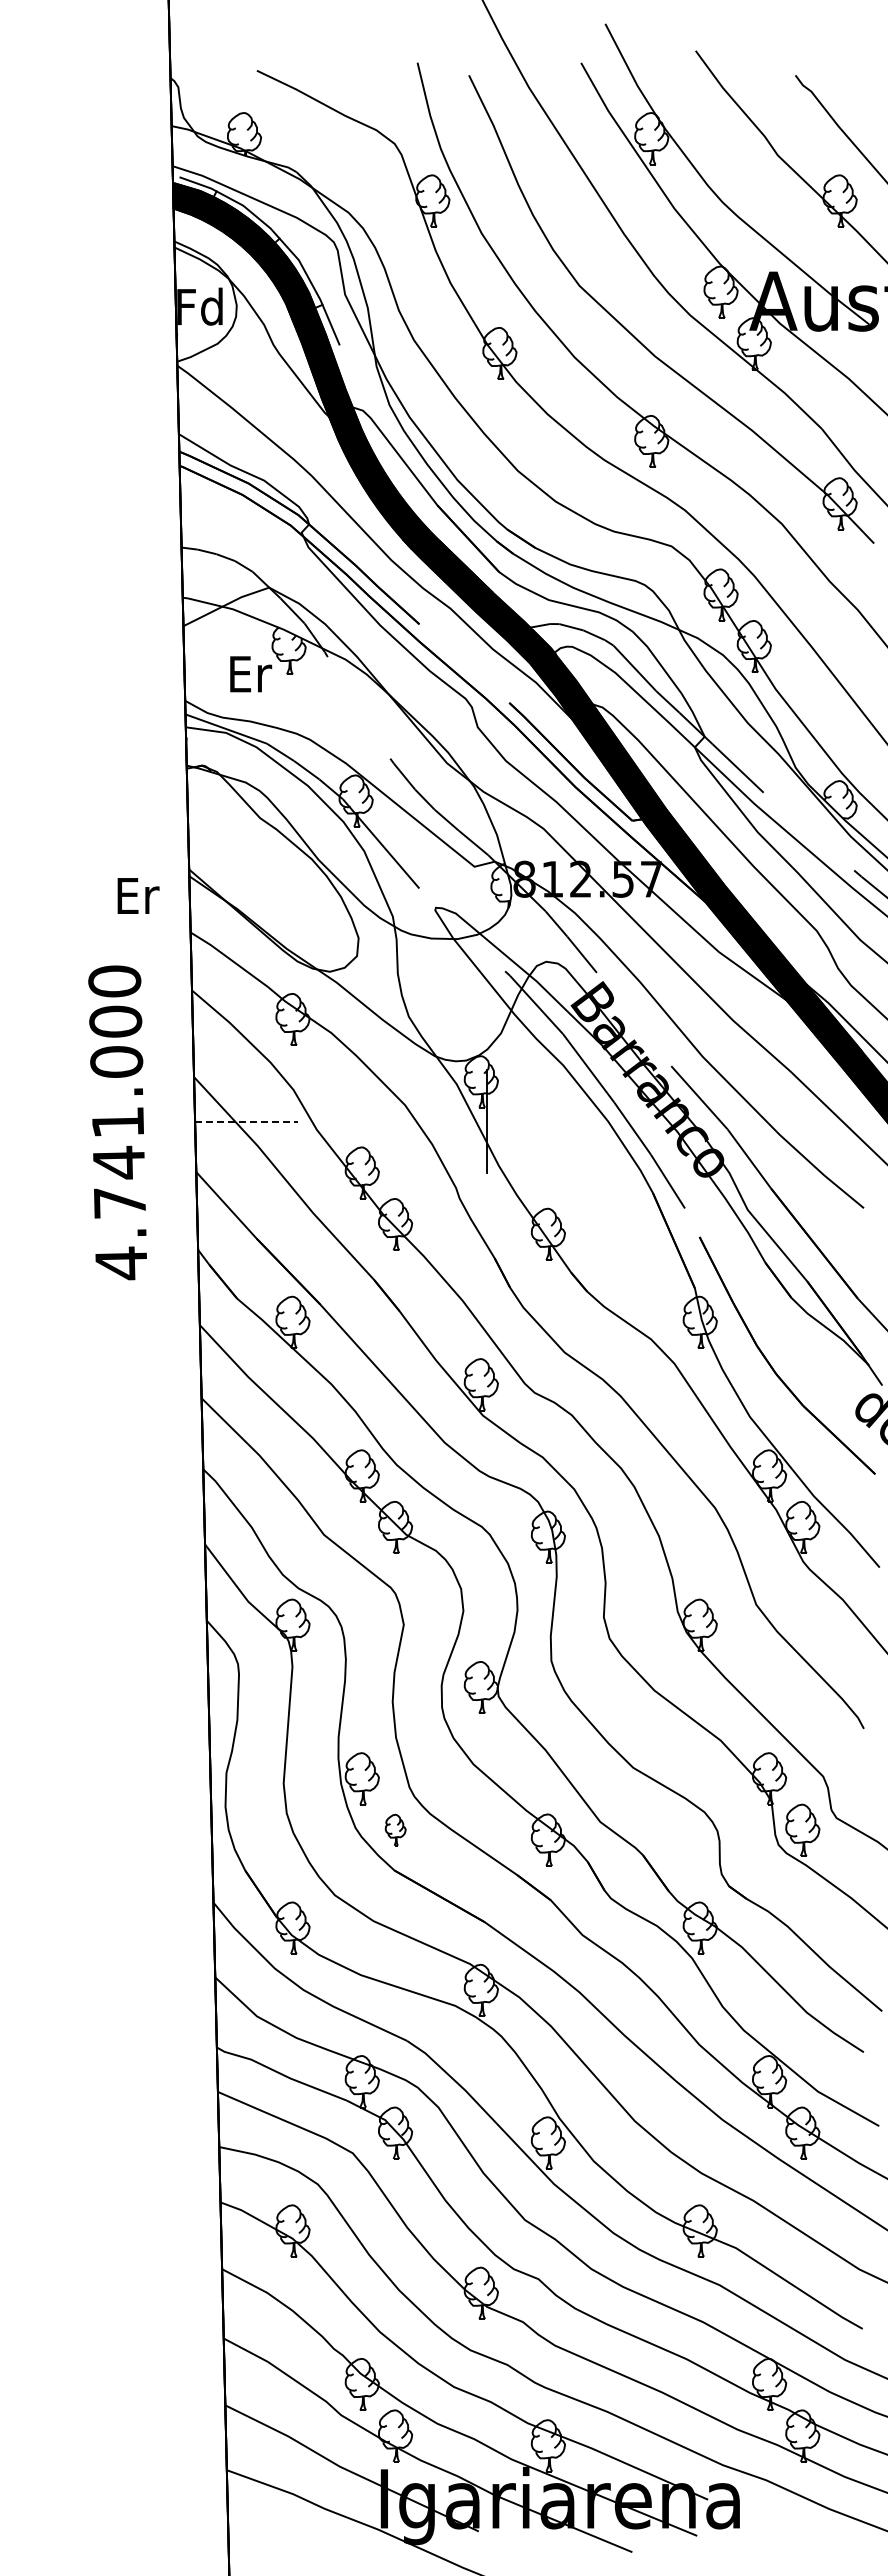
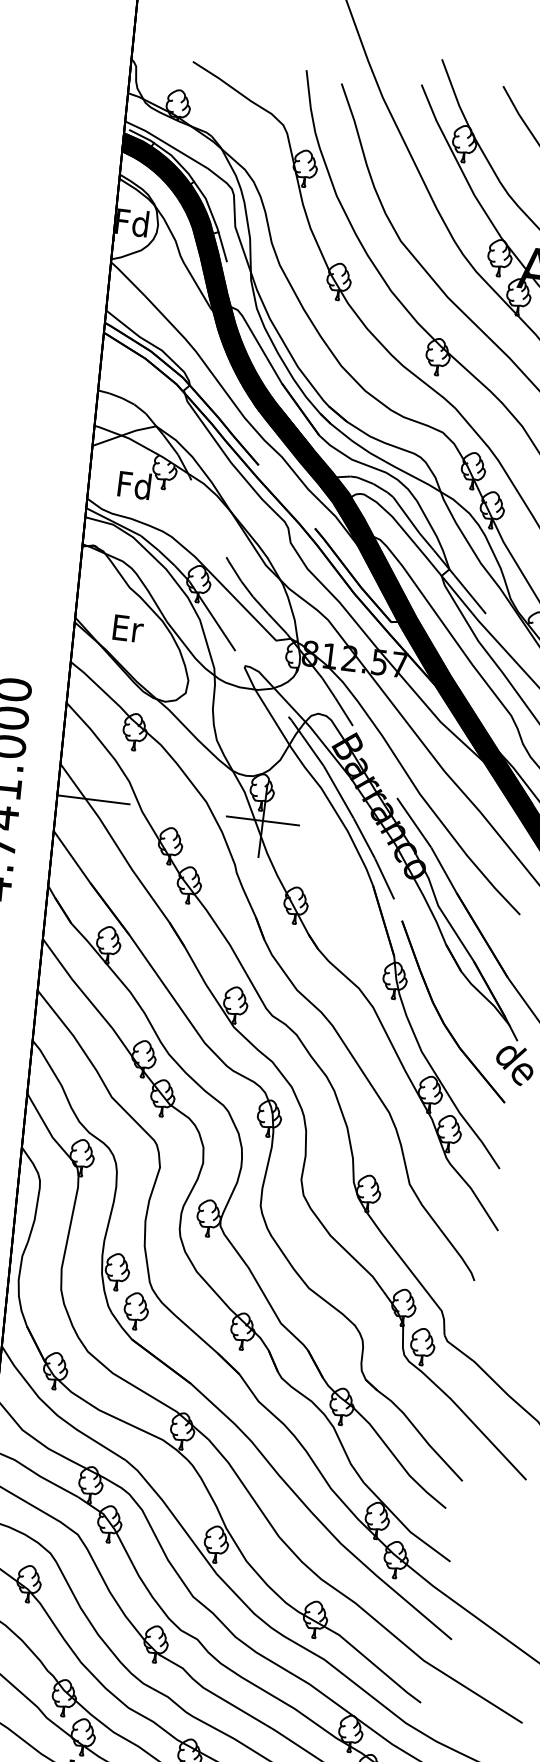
text: (249, 673) -> (134, 484), Er -> Fd
text: (138, 895) -> (128, 628), moved
line: (246, 1121) -> (93, 799), dashed -> solid
line: (487, 1121) -> (262, 820), added
part: (395, 1829) -> (136, 1310), size x1.67

